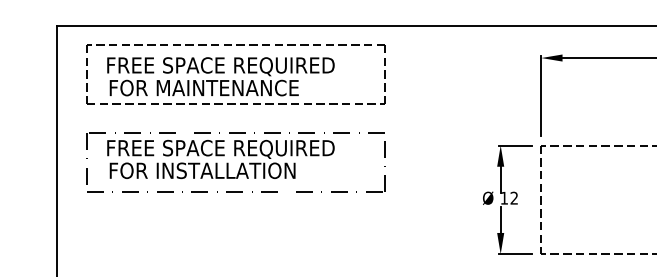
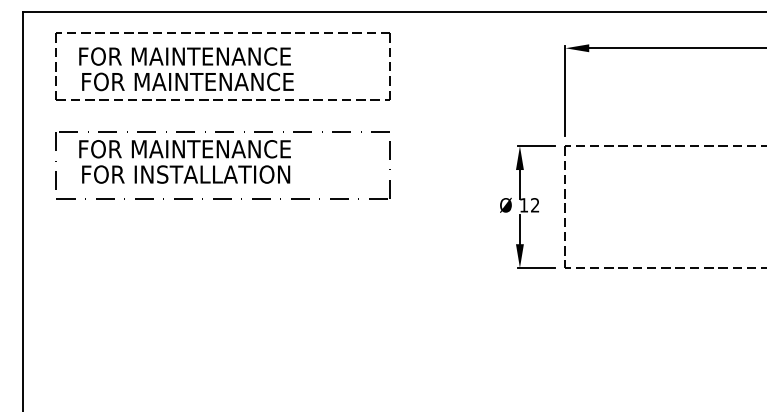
text: (226, 66) -> (212, 57), FREE SPACE REQUIRED -> FOR MAINTENANCE
text: (226, 149) -> (212, 150), FREE SPACE REQUIRED -> FOR MAINTENANCE

